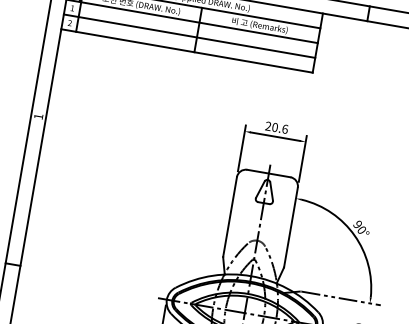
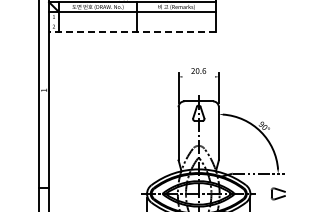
line: (189, 35) -> (132, 21), removed
line: (185, 50) -> (131, 31), solid -> dashed
line: (275, 135) -> (198, 76), removed

